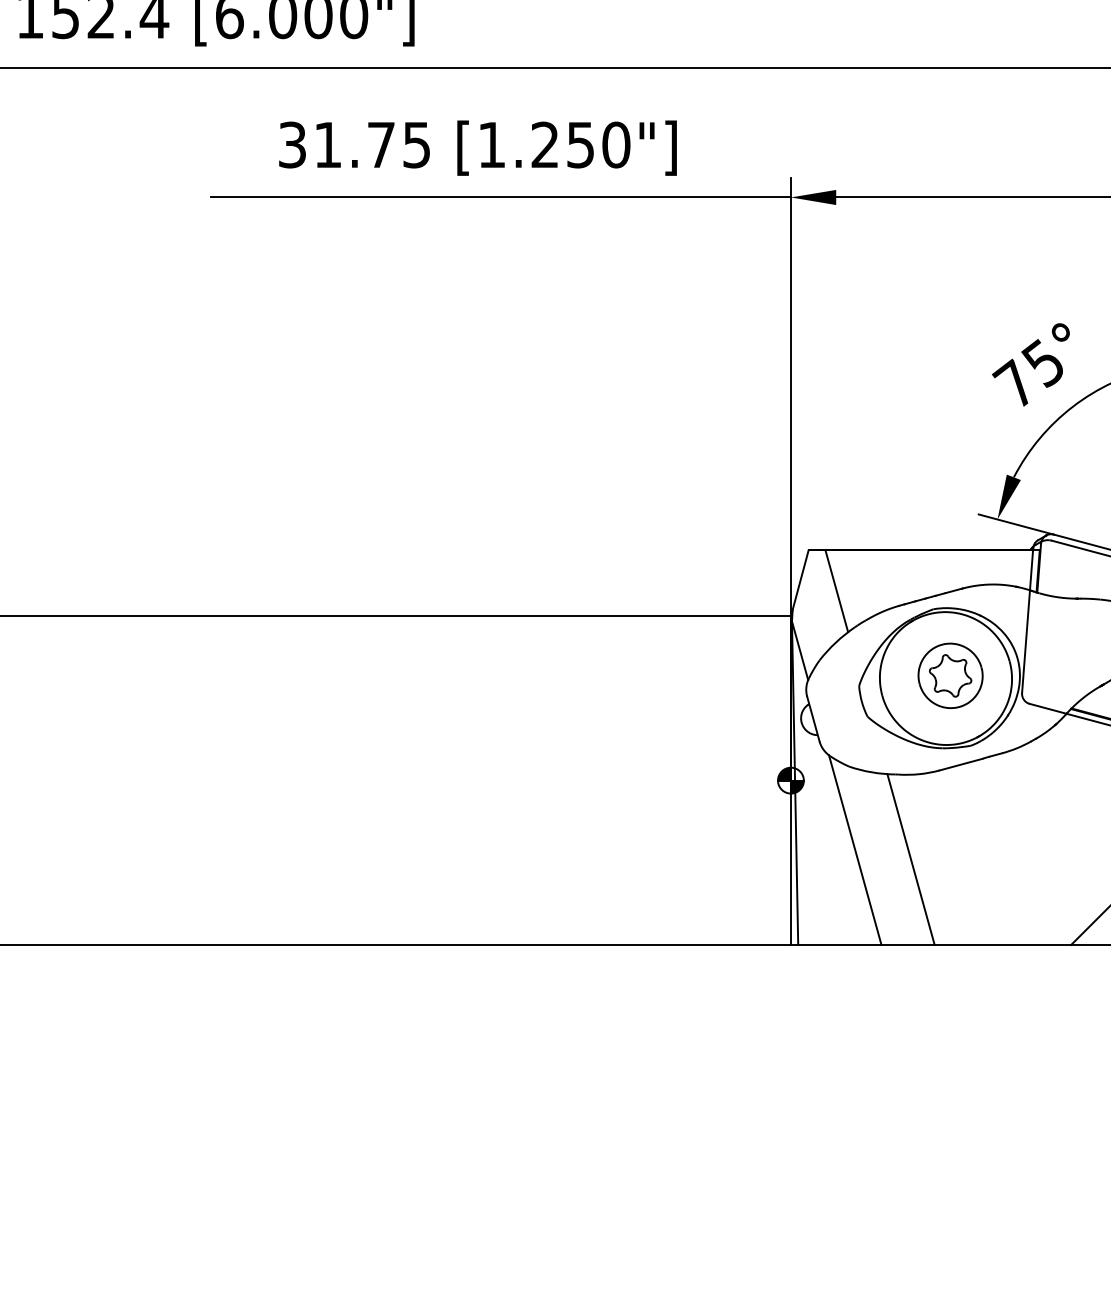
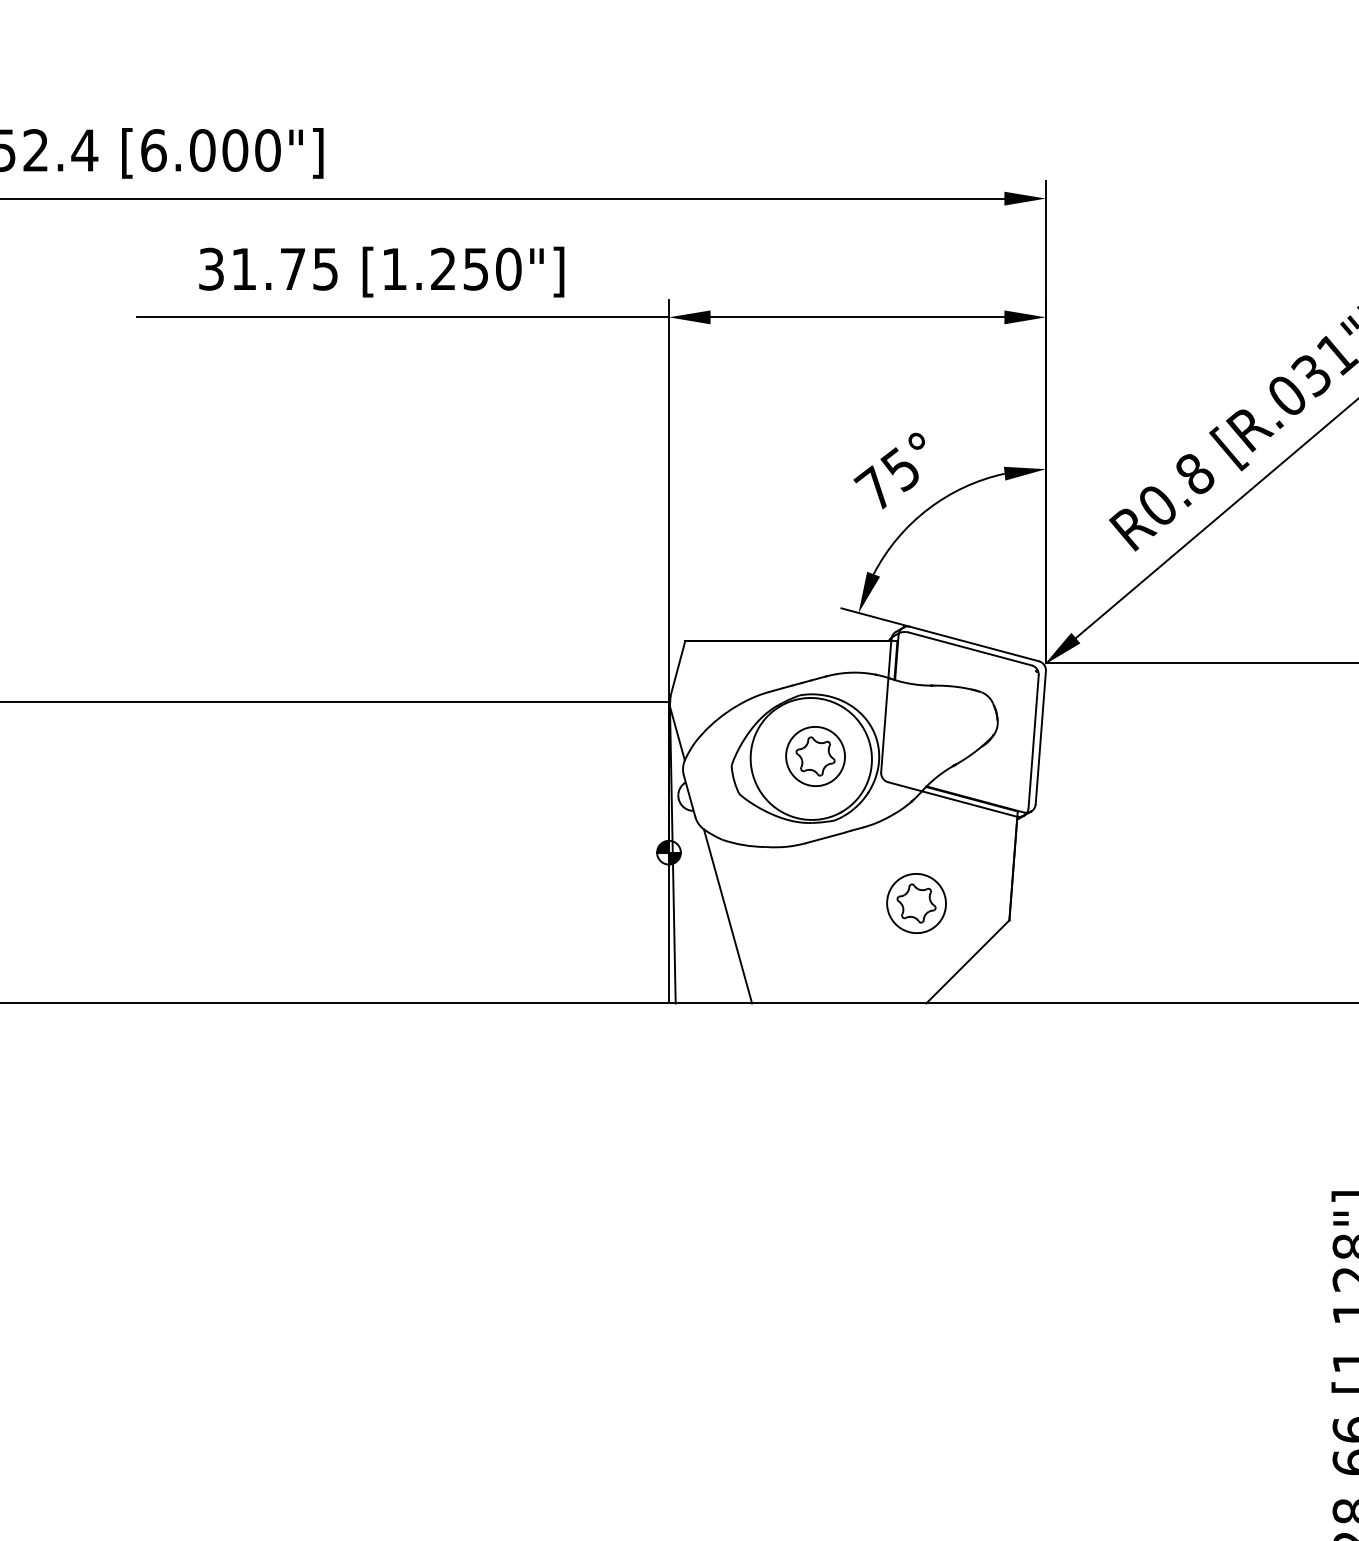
line: (836, 590) -> (710, 678), removed
part: (1060, 836) -> (916, 903), added
line: (910, 858) -> (778, 924), removed

